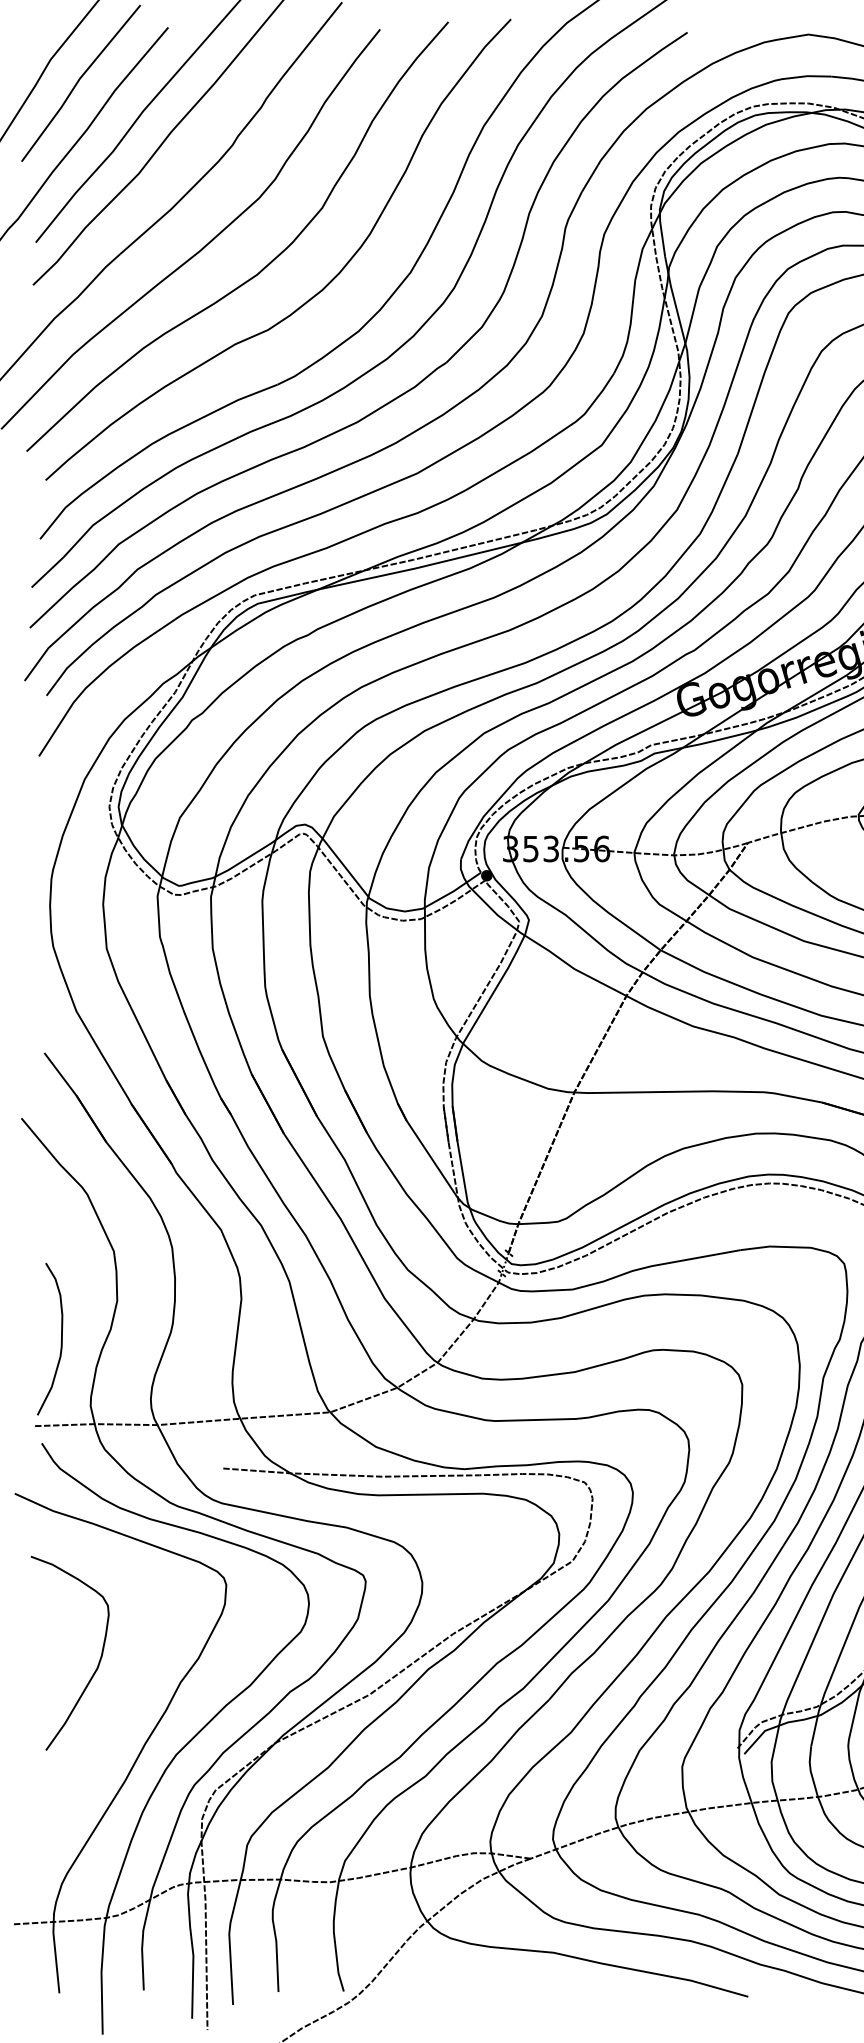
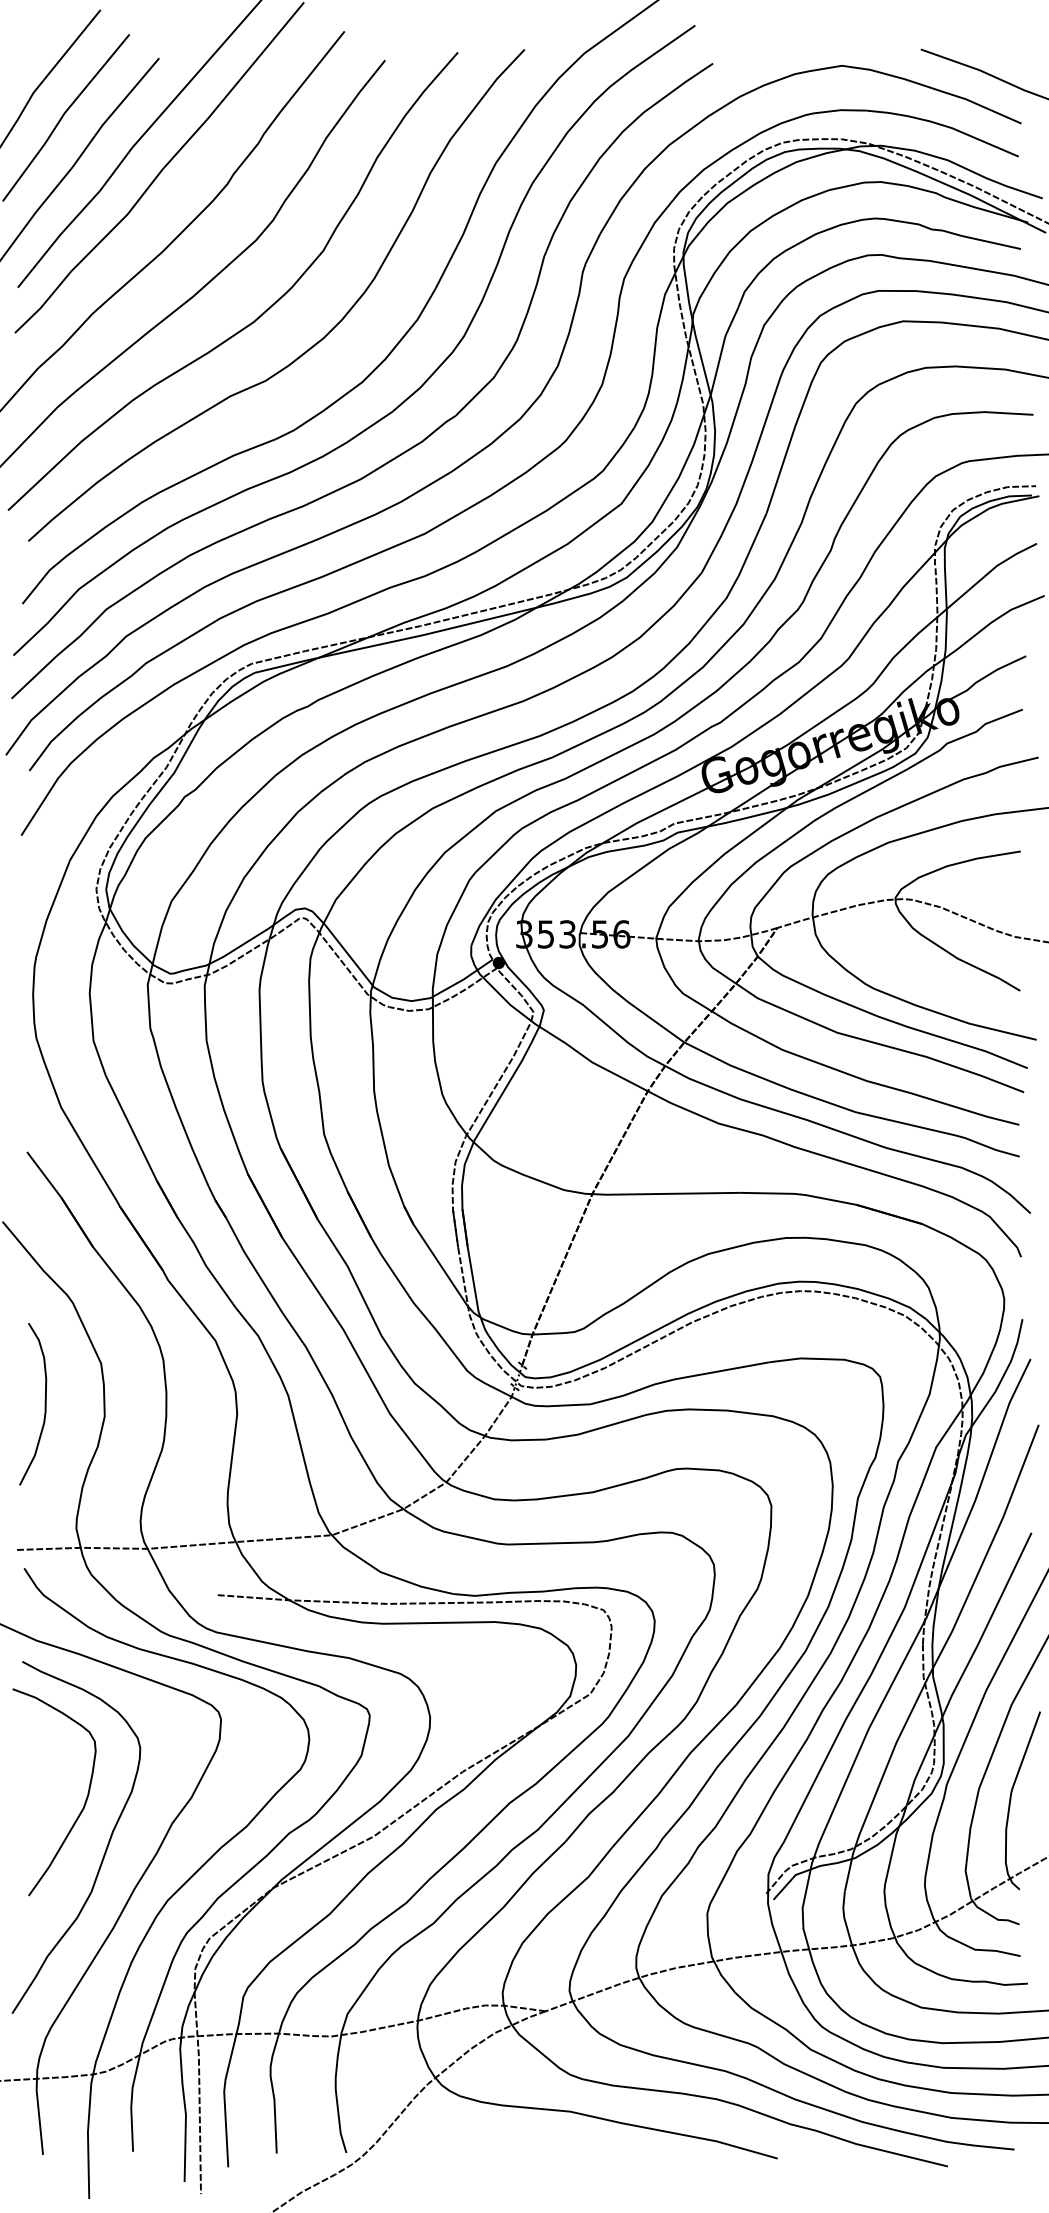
curve: (60, 1338) -> (44, 1403), moved
curve: (117, 1708) -> (104, 1851), added

